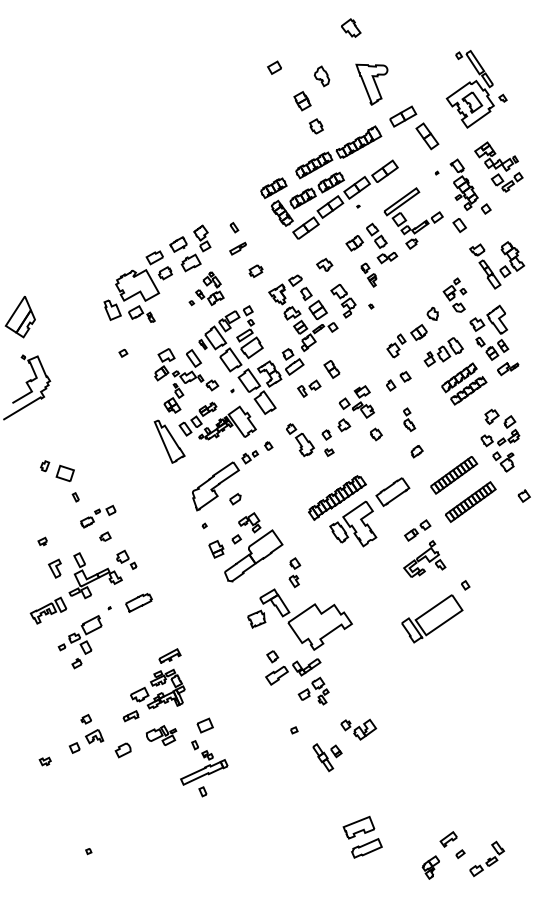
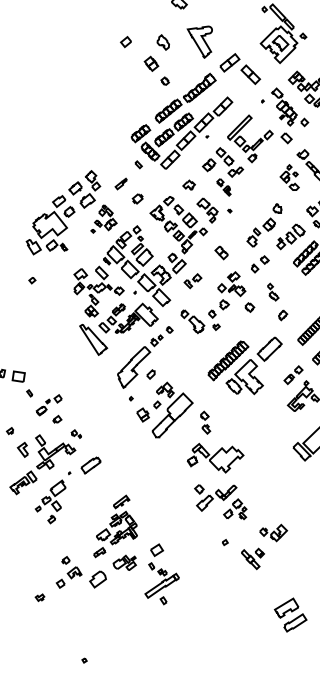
part: (315, 126) -> (164, 81), size x0.7
part: (234, 227) -> (138, 164), moved
part: (454, 294) -> (289, 177), moved
part: (123, 352) -> (32, 279), moved
part: (331, 369) -> (221, 252), moved
part: (126, 559) -> (76, 434), size x0.6
part: (299, 619) -> (215, 457), size x0.7
part: (122, 750) -> (97, 579), size x1.4

